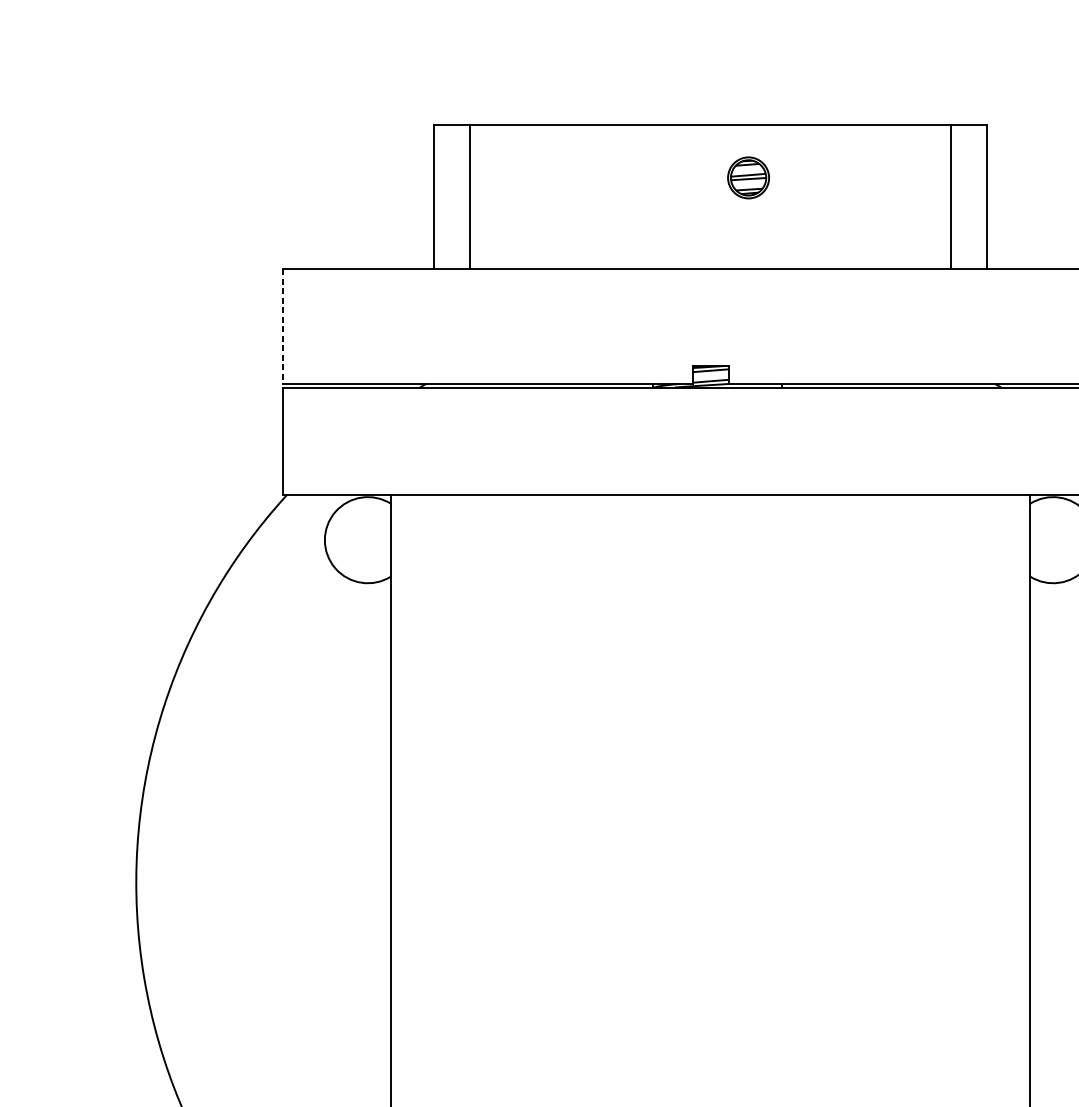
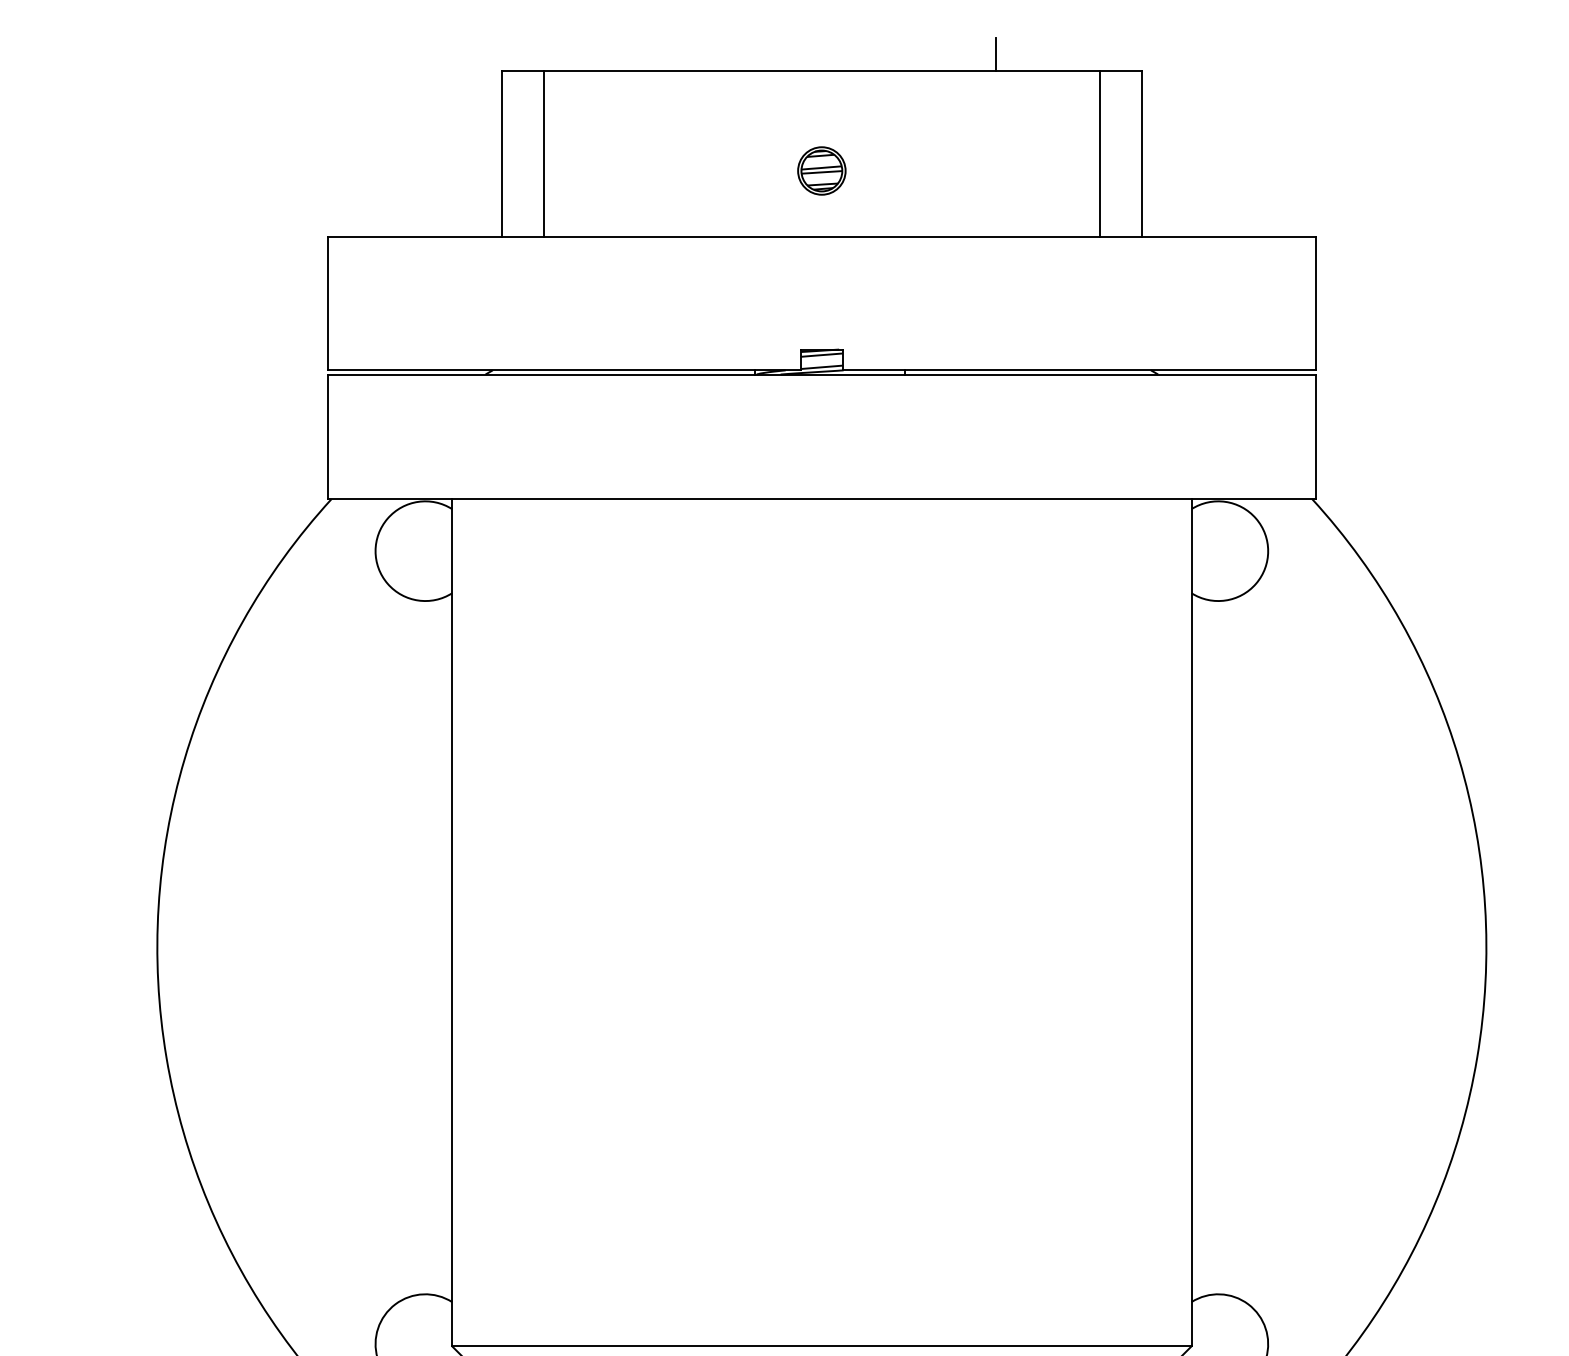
line: (861, 110) -> (996, 54), added
part: (748, 177) -> (821, 170), moved
line: (283, 326) -> (327, 304), dashed -> solid

